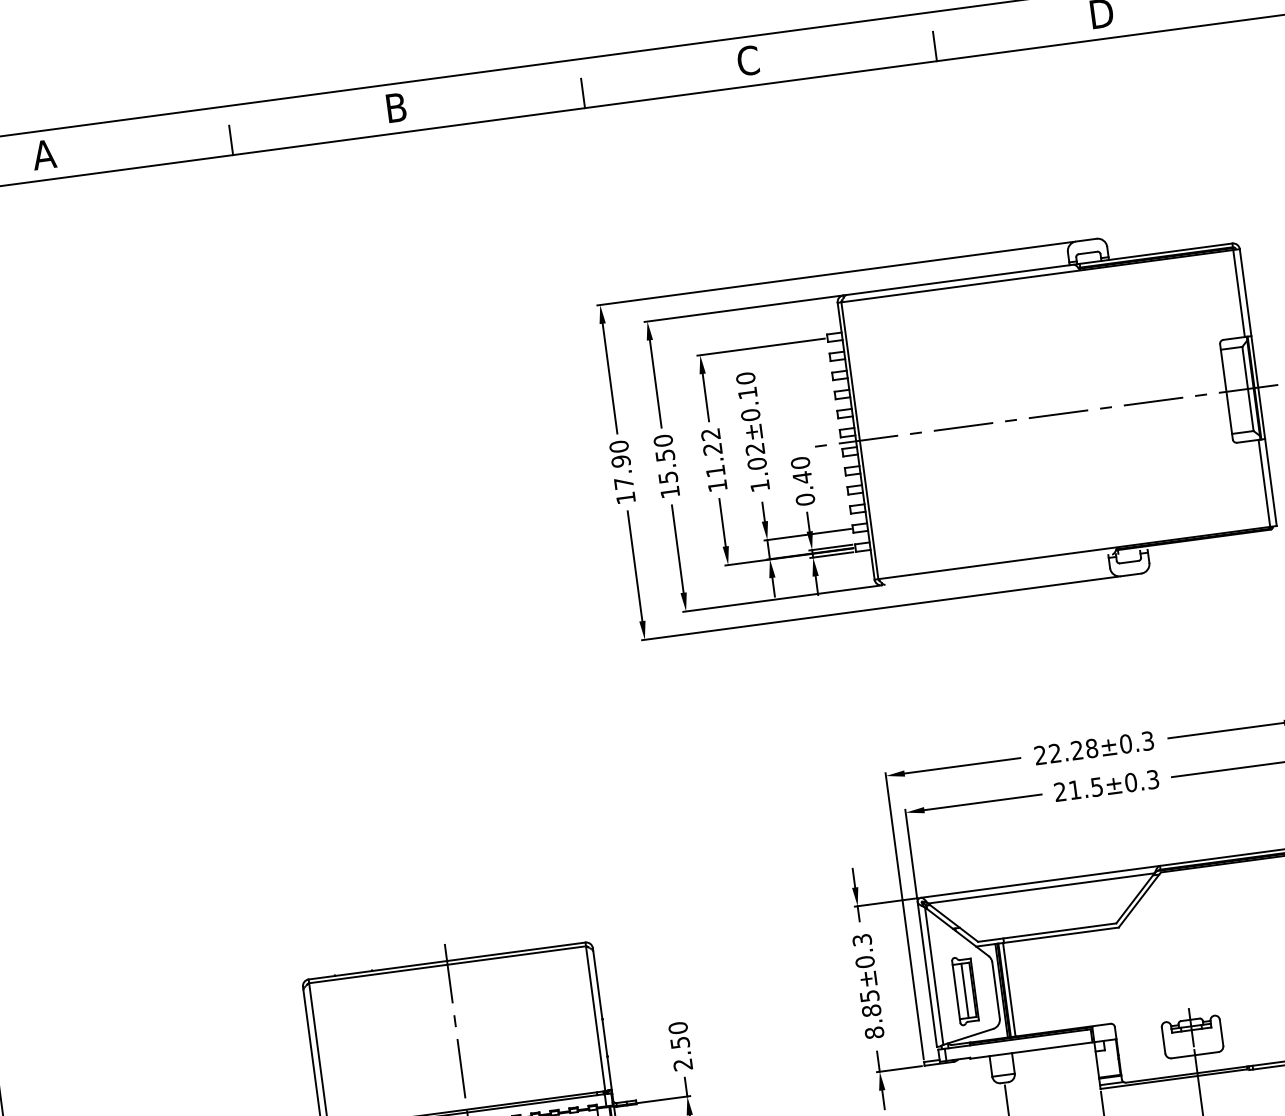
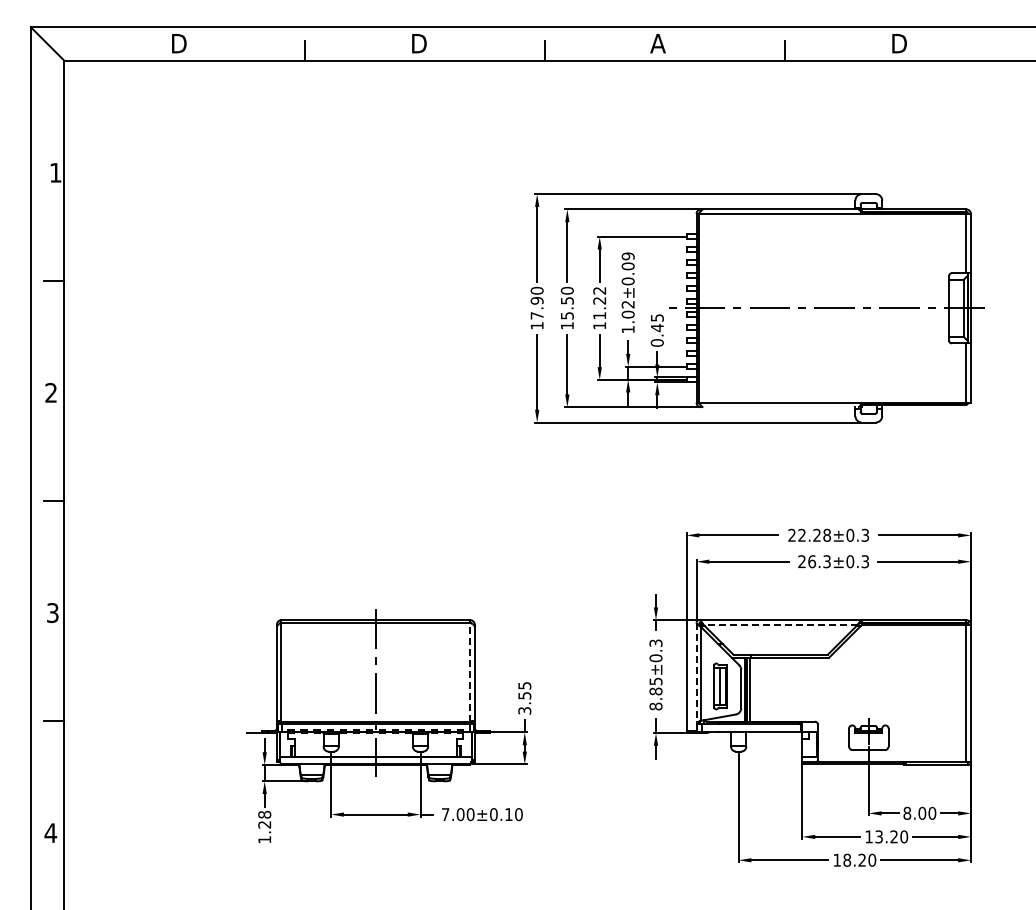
text: (747, 60) -> (657, 43), C -> A
text: (399, 107) -> (420, 43), B -> D
text: (45, 154) -> (178, 43), A -> D
text: (745, 386) -> (627, 261), 1.02±0.10 -> 1.02±0.09
text: (799, 462) -> (656, 317), 0.40 -> 0.45
text: (1085, 788) -> (819, 561), 21.5±0.3 -> 26.3±0.3
line: (1041, 888) -> (780, 624), solid -> dashed
line: (927, 975) -> (696, 672), solid -> dashed
line: (595, 1016) -> (470, 670), solid -> dashed
text: (680, 1045) -> (524, 697), 2.50 -> 3.55

